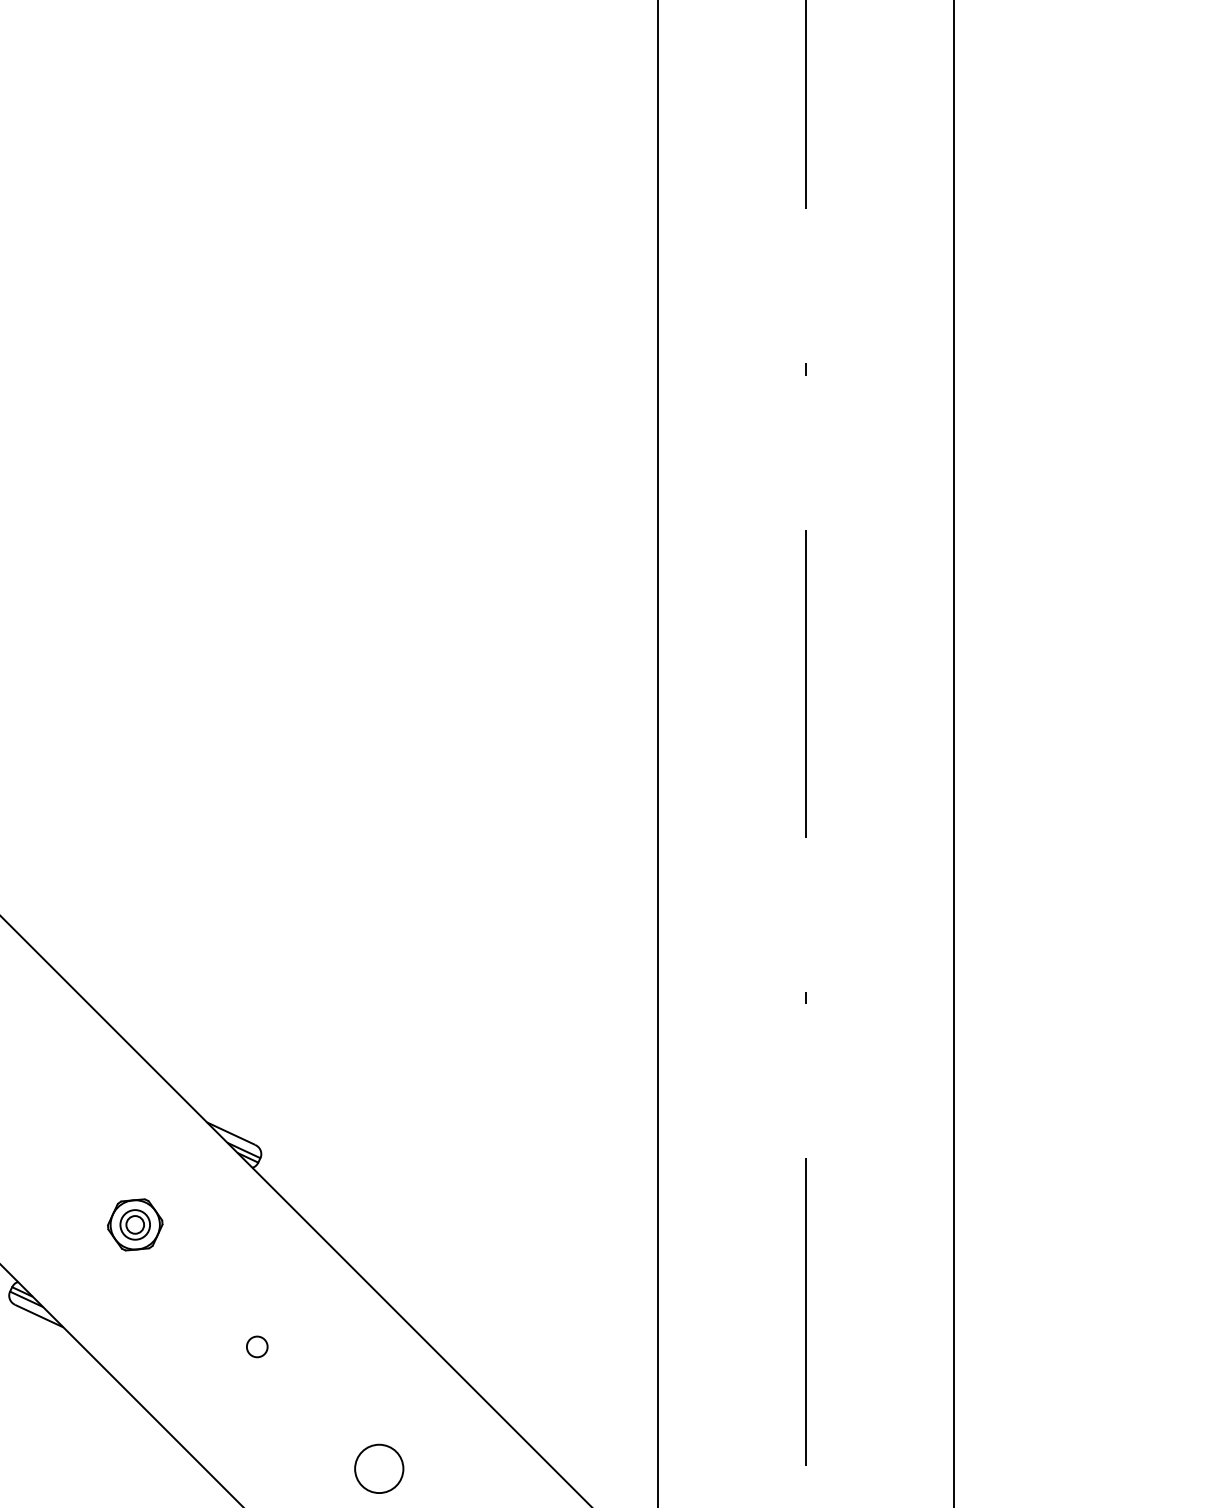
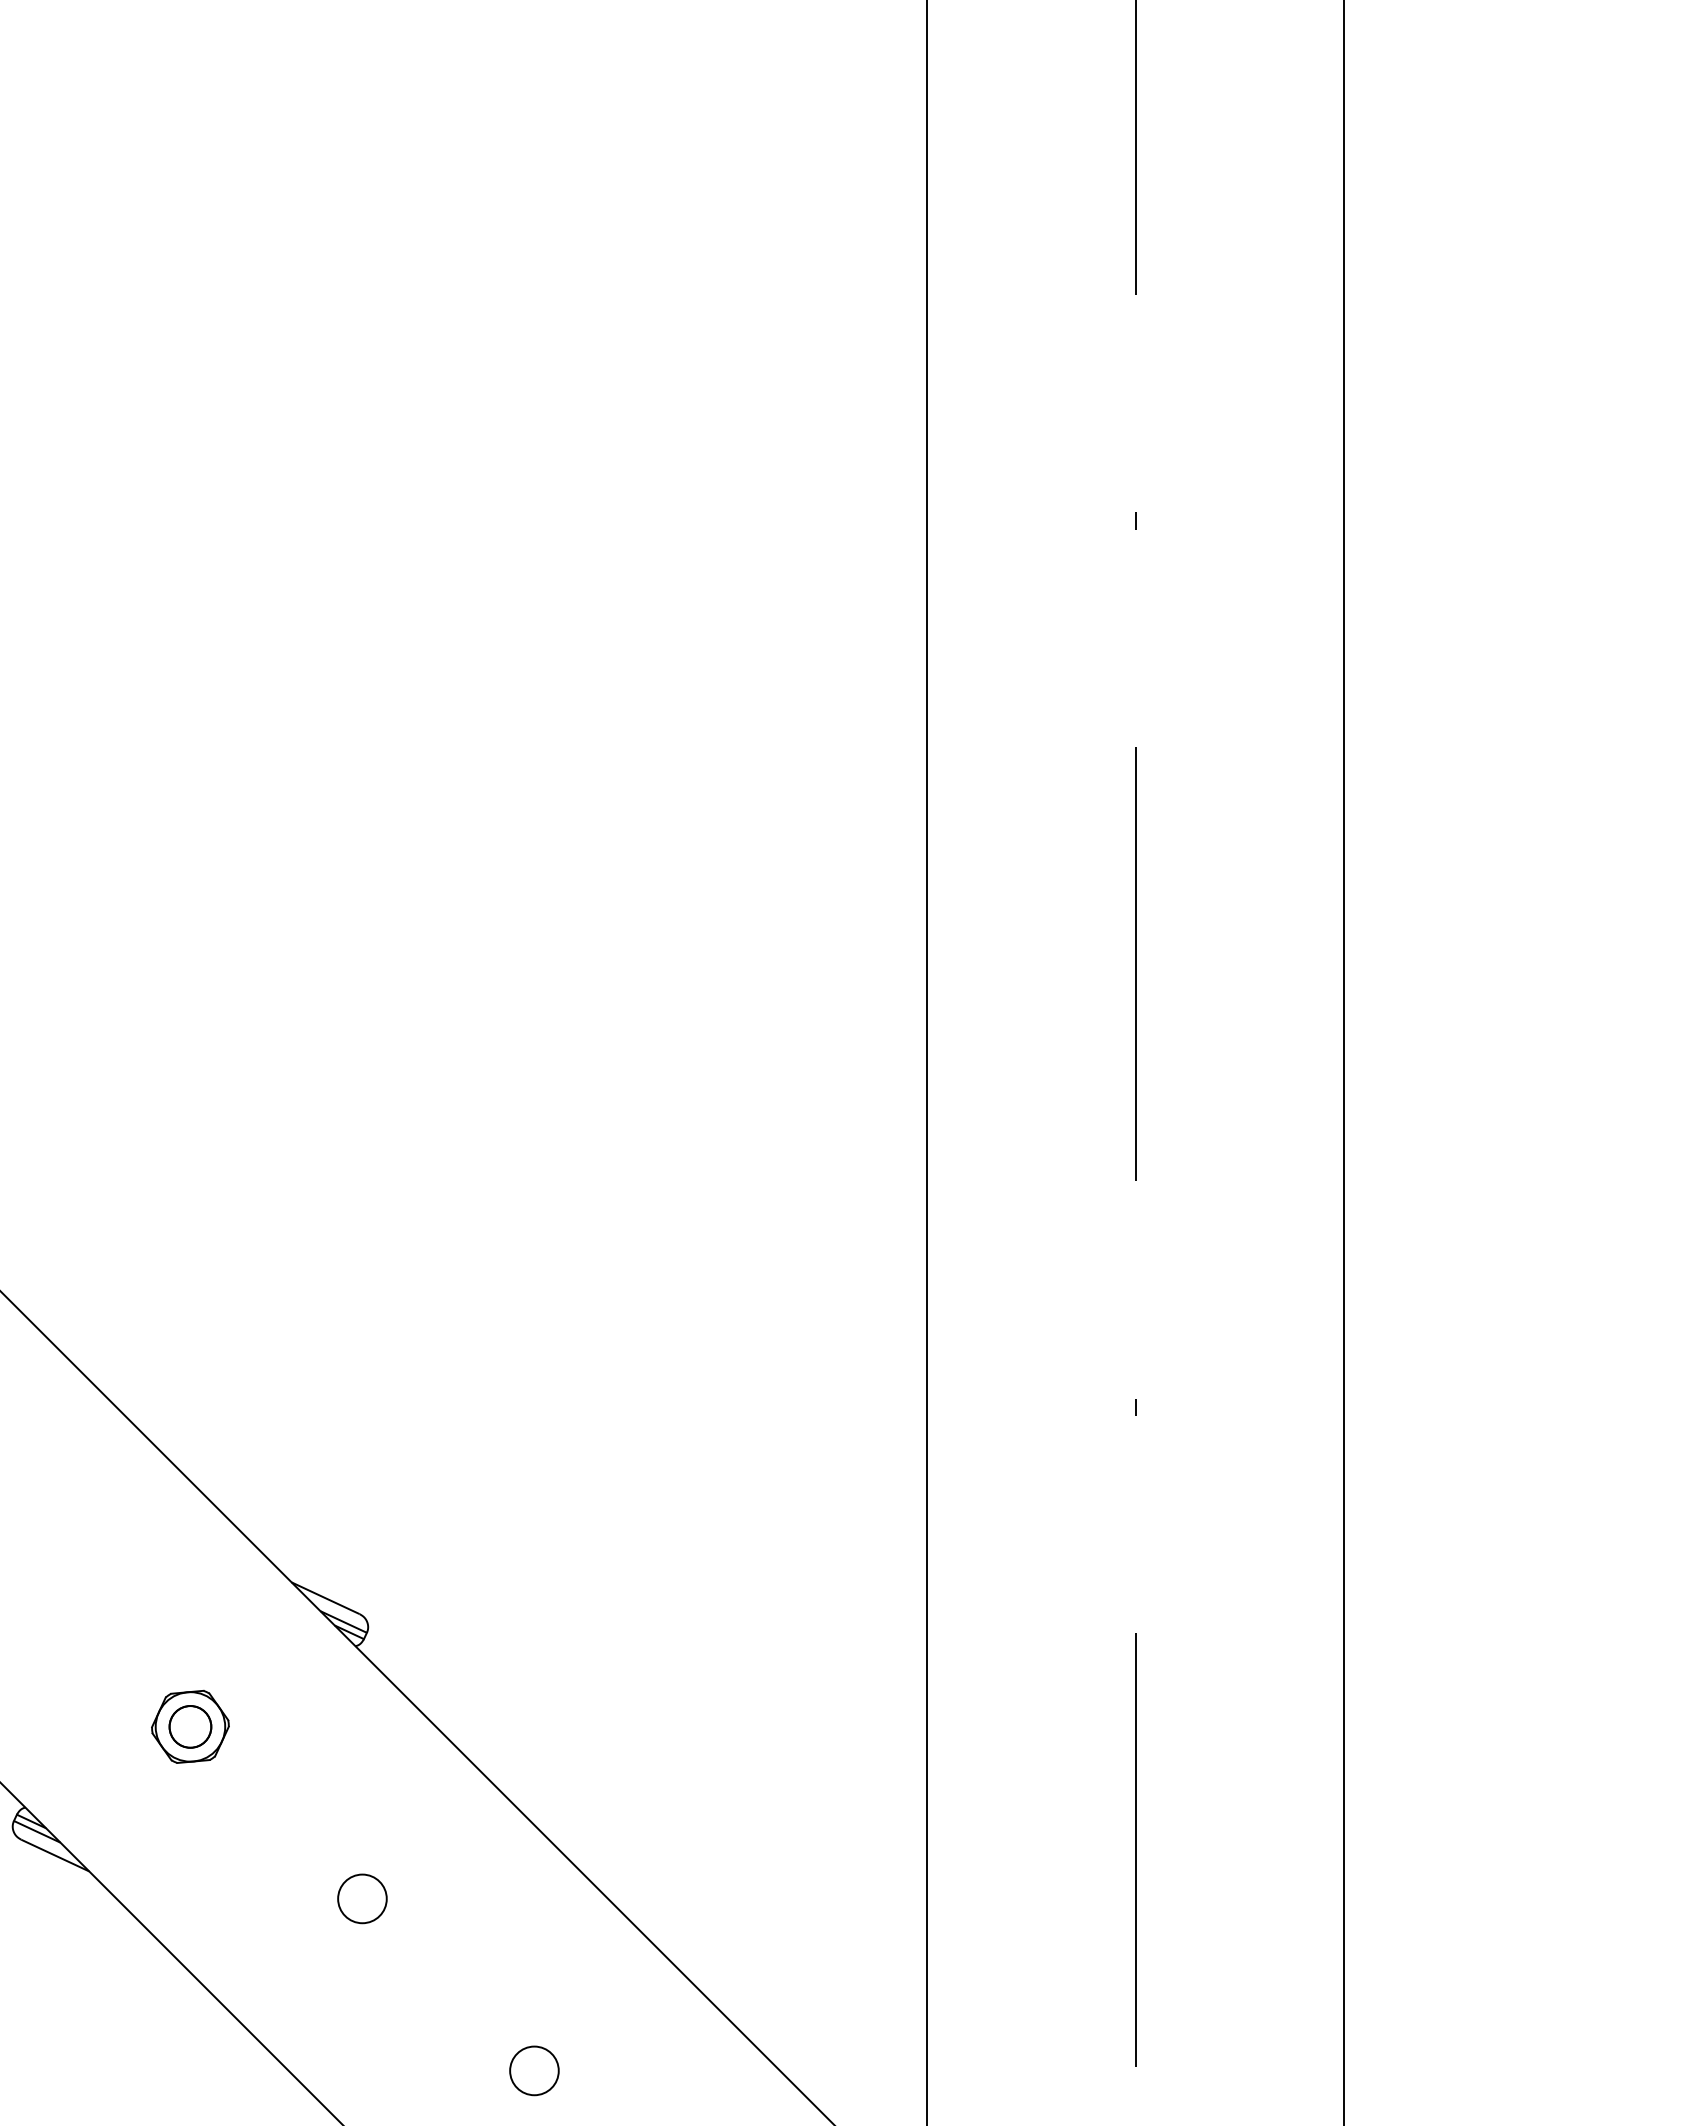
circle: (135, 1224) -> (190, 1726), size x1.67
circle: (257, 1346) -> (362, 1898), size x1.67
circle: (379, 1468) -> (534, 2070), size x0.71

